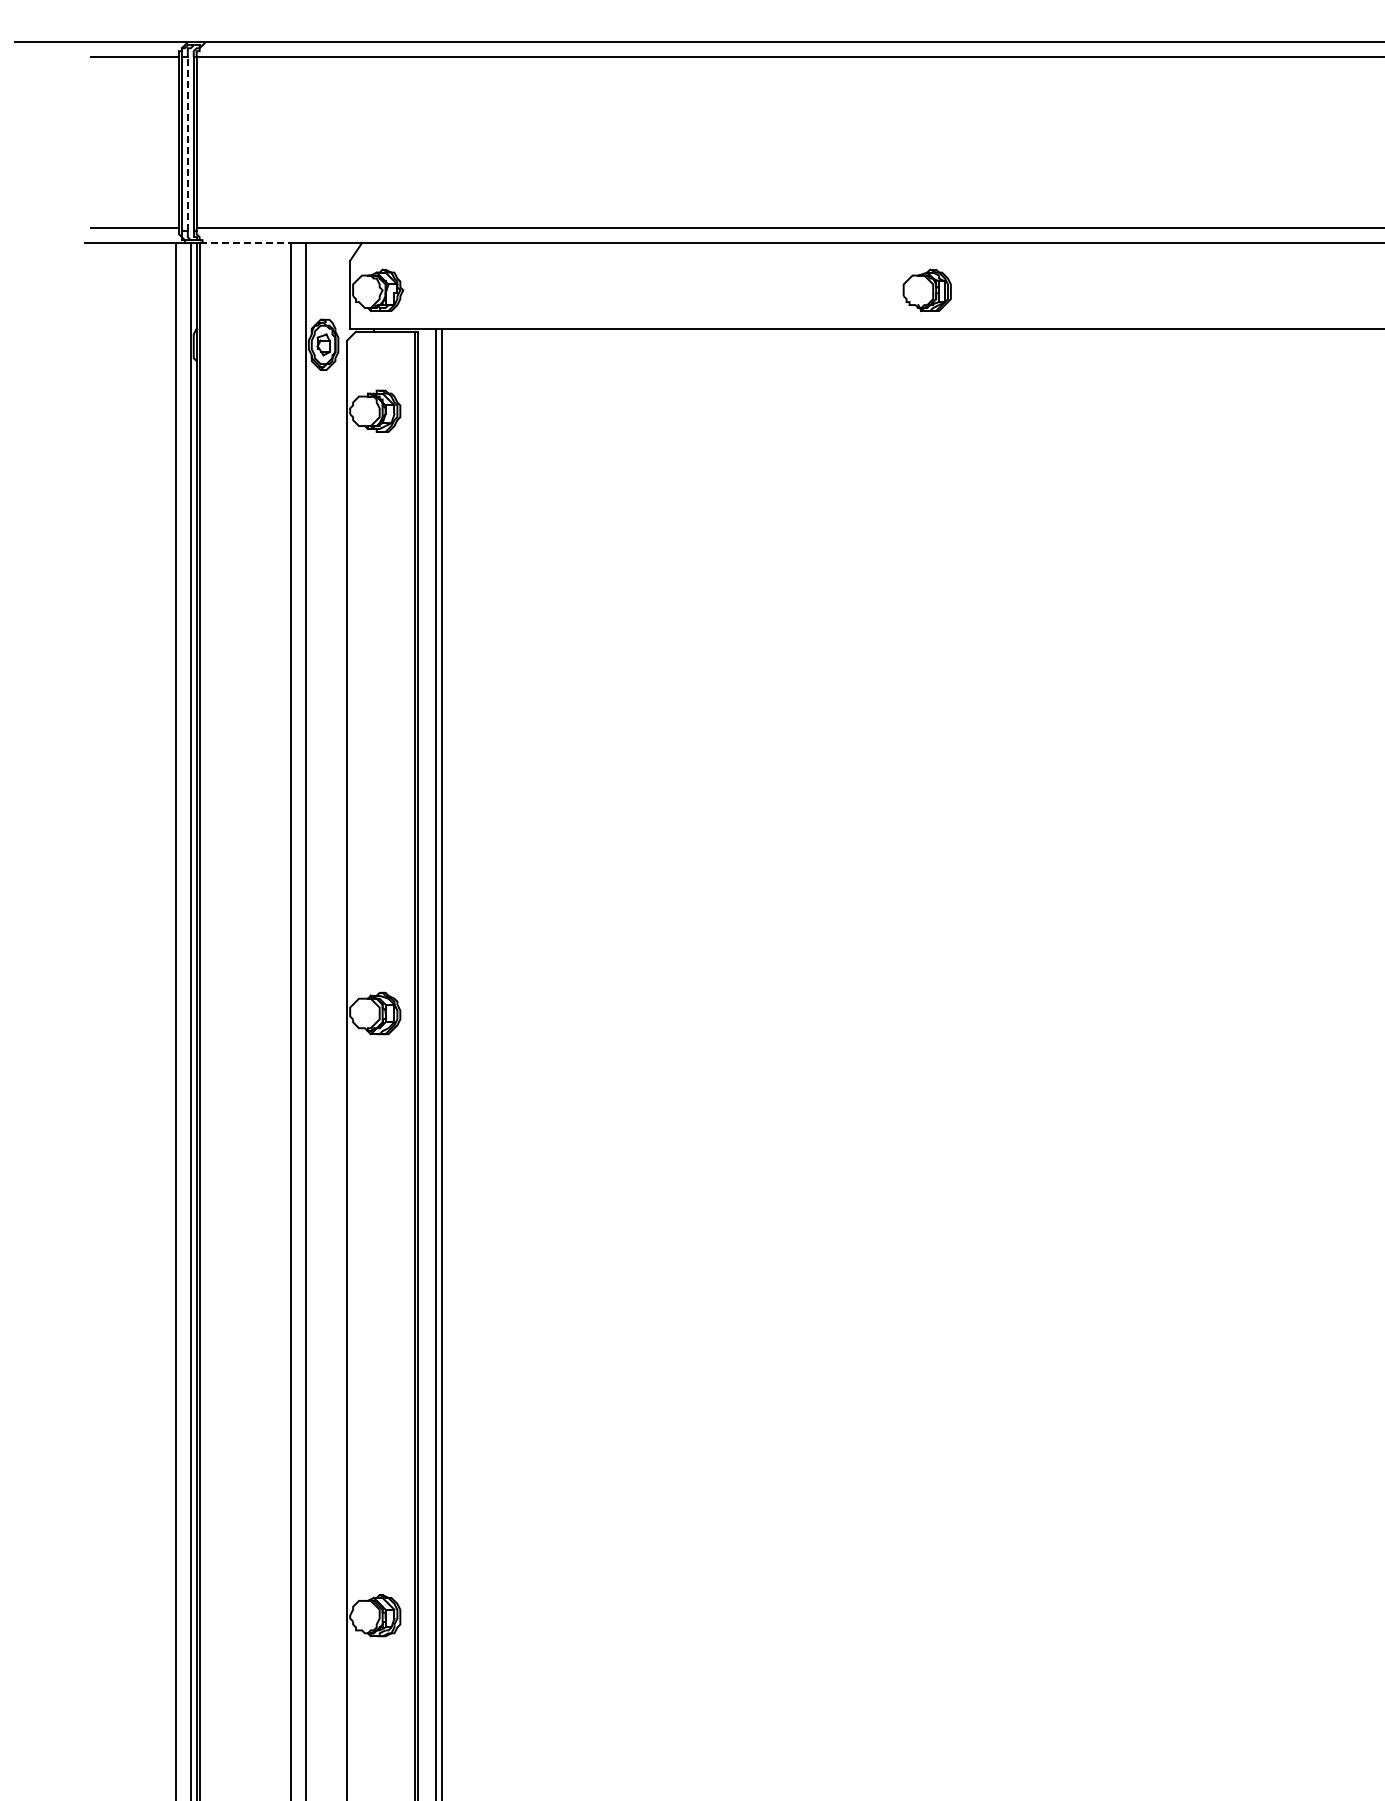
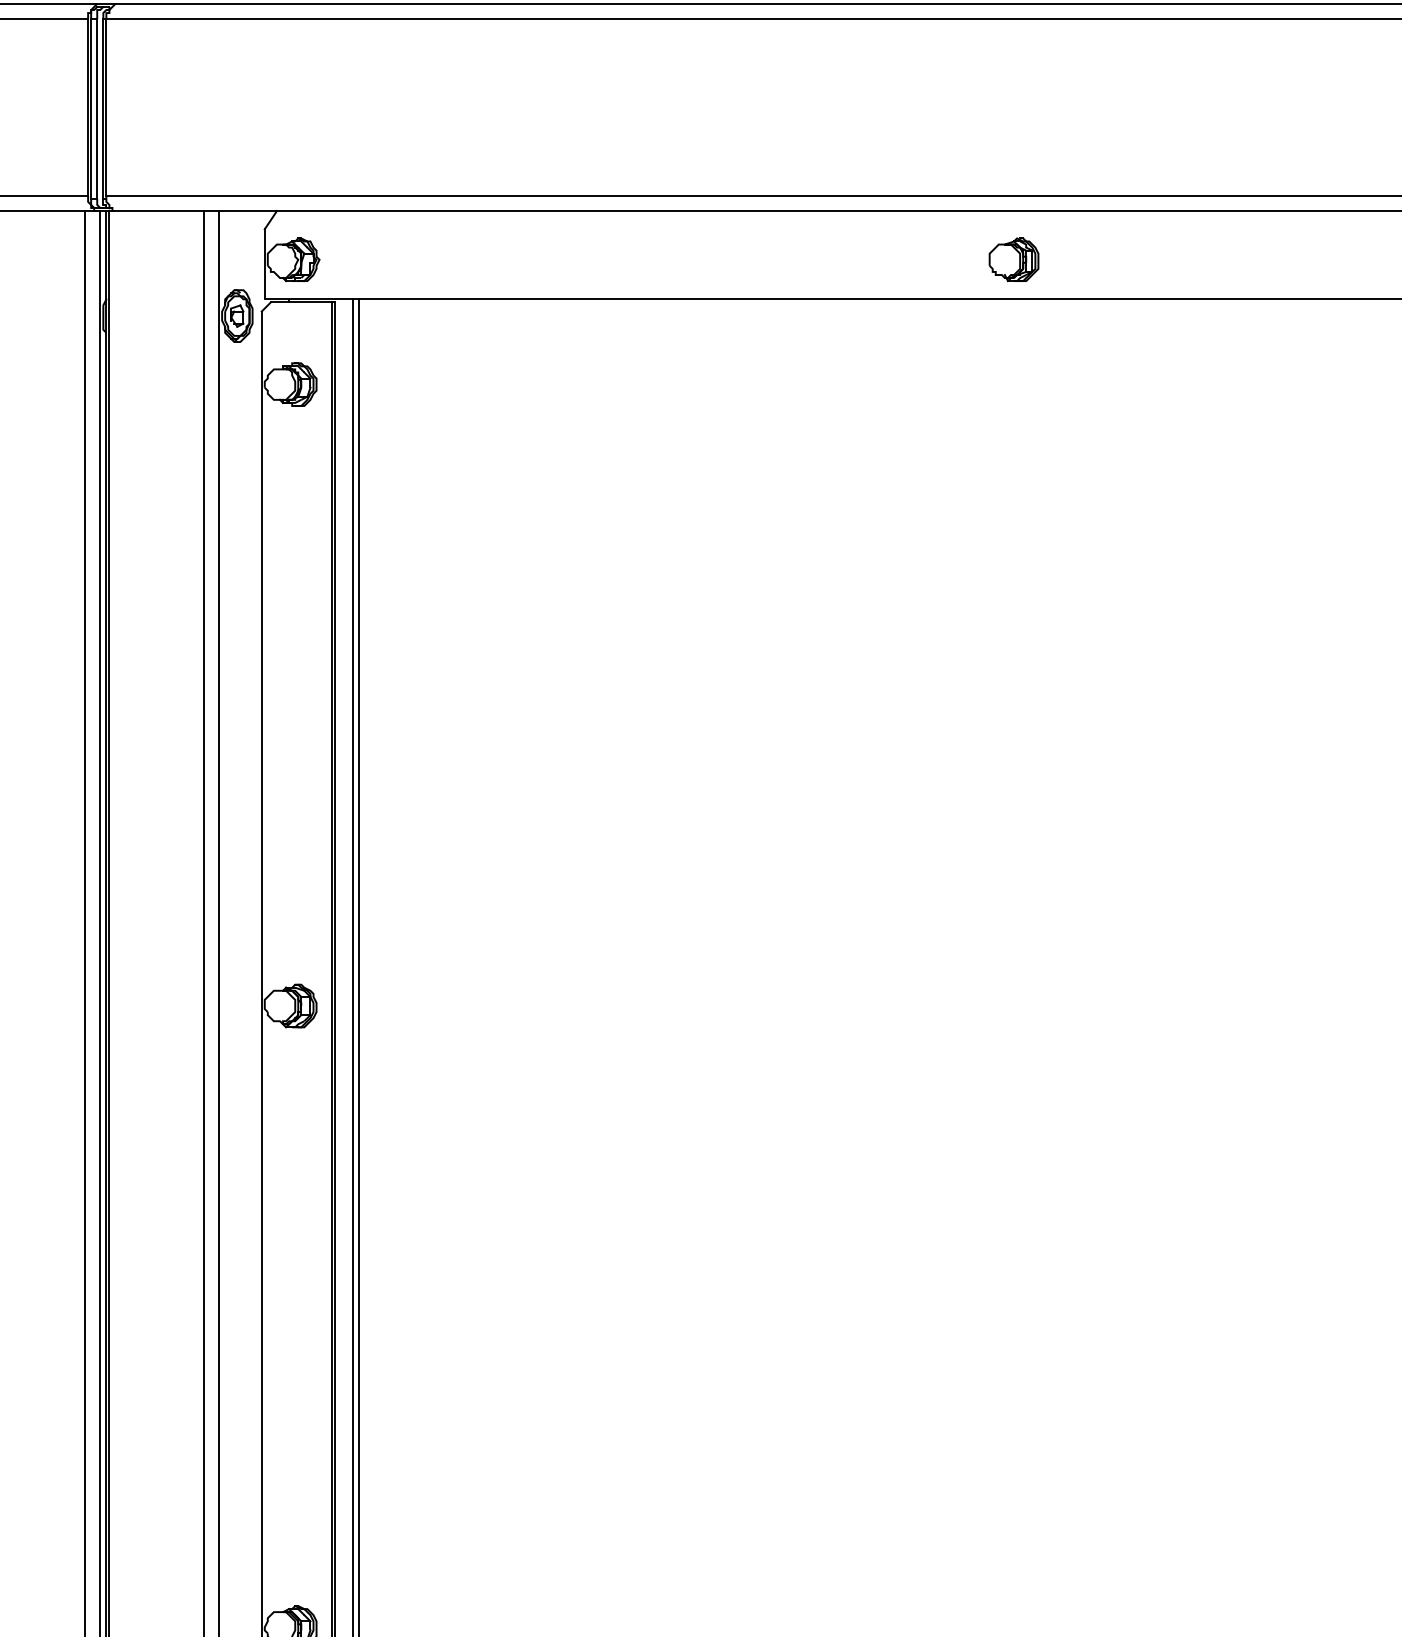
line: (187, 143) -> (96, 108), dashed -> solid
line: (245, 243) -> (156, 211), dashed -> solid
part: (926, 289) -> (1013, 258), moved

